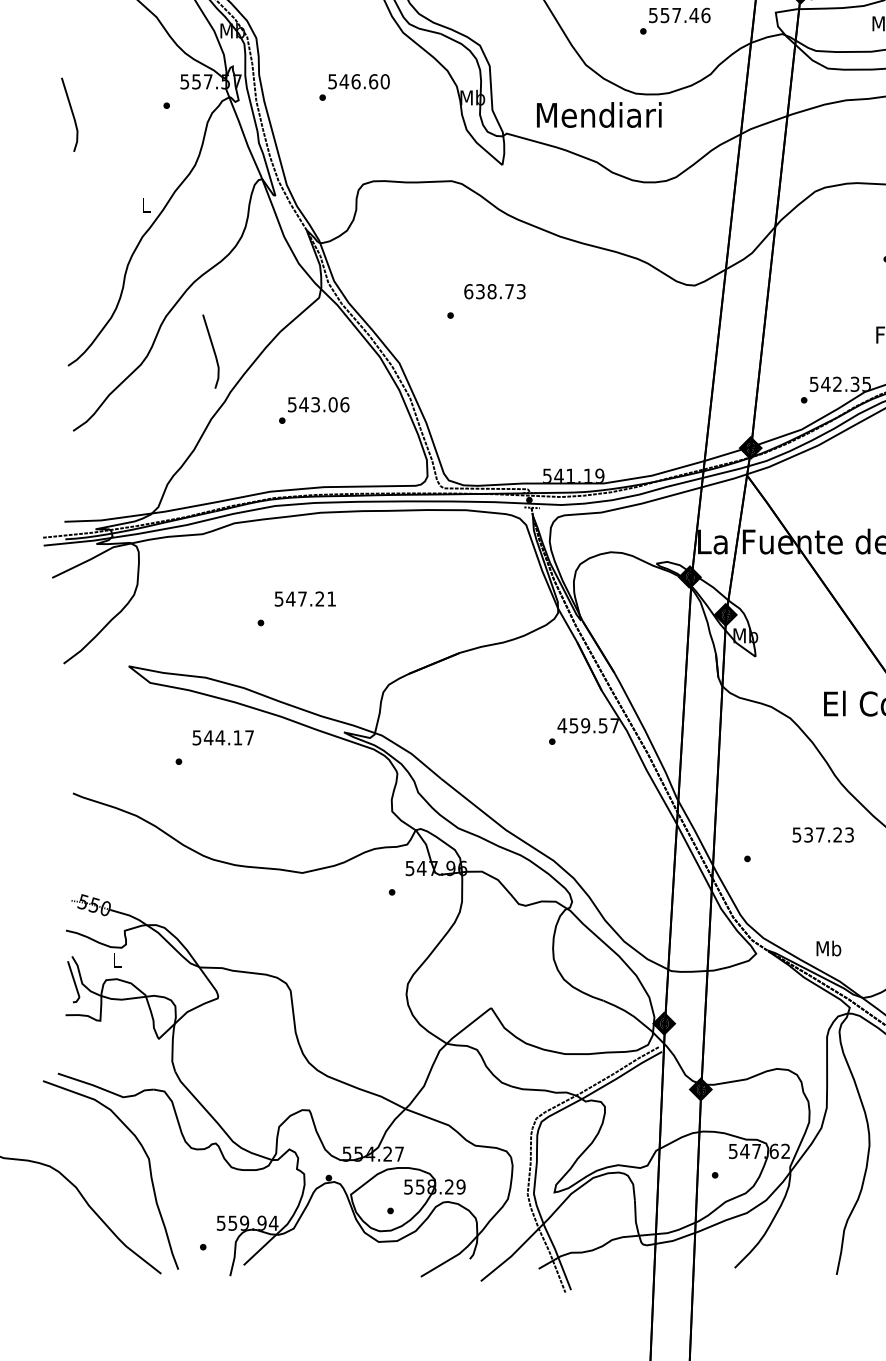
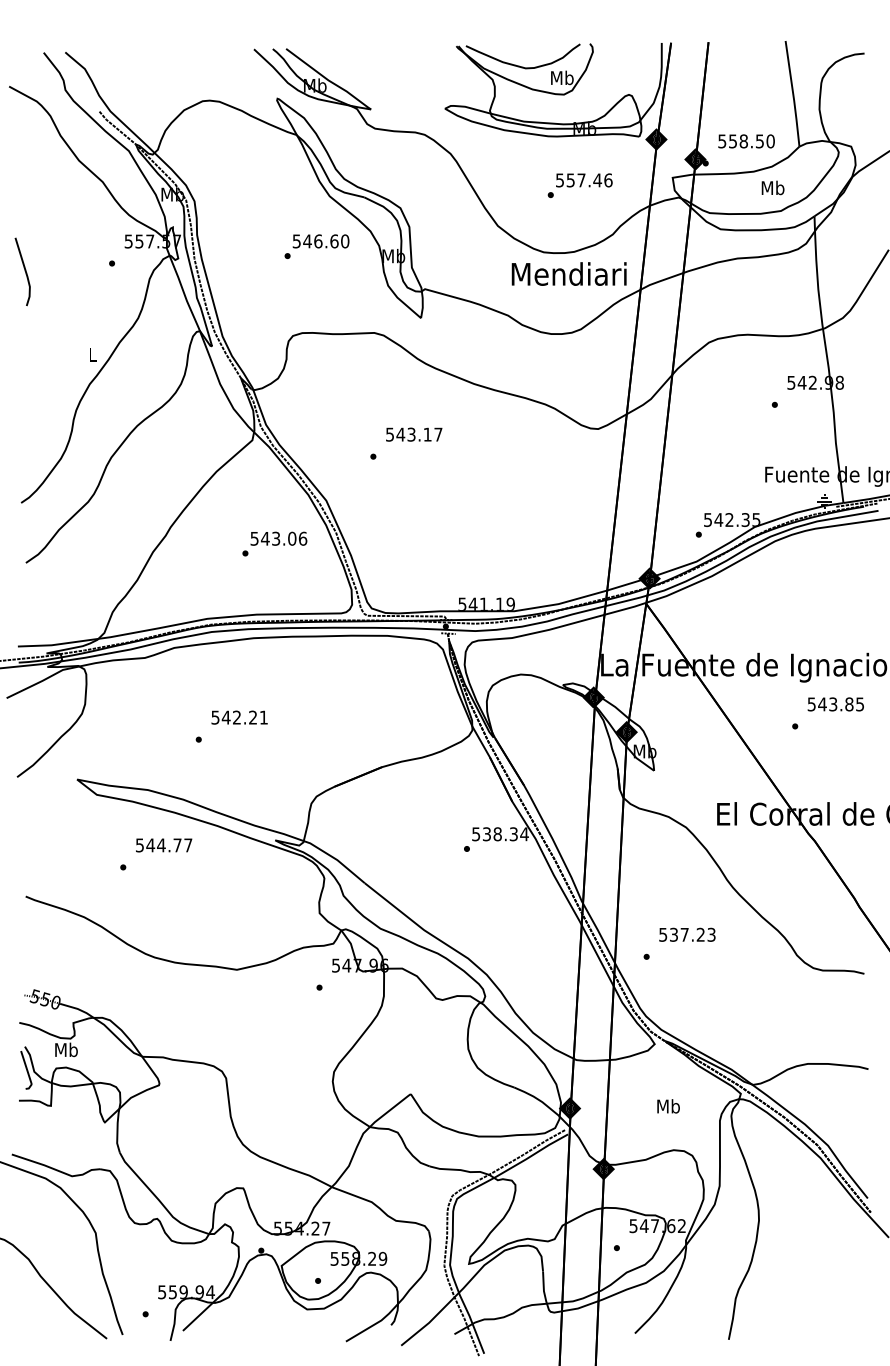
text: (354, 87) -> (316, 246), moved
text: (598, 114) -> (568, 273), moved
text: (495, 291) -> (414, 434), 638.73 -> 543.17
line: (212, 351) -> (154, 489), removed
text: (313, 409) -> (274, 543), moved
text: (301, 598) -> (236, 717), 547.21 -> 542.21
text: (587, 725) -> (499, 834), 459.57 -> 538.34
text: (237, 737) -> (177, 845), 544.17 -> 544.77
text: (823, 834) -> (687, 934), moved
text: (828, 948) -> (668, 1106), moved
text: (117, 959) -> (66, 1049), L -> Mb

